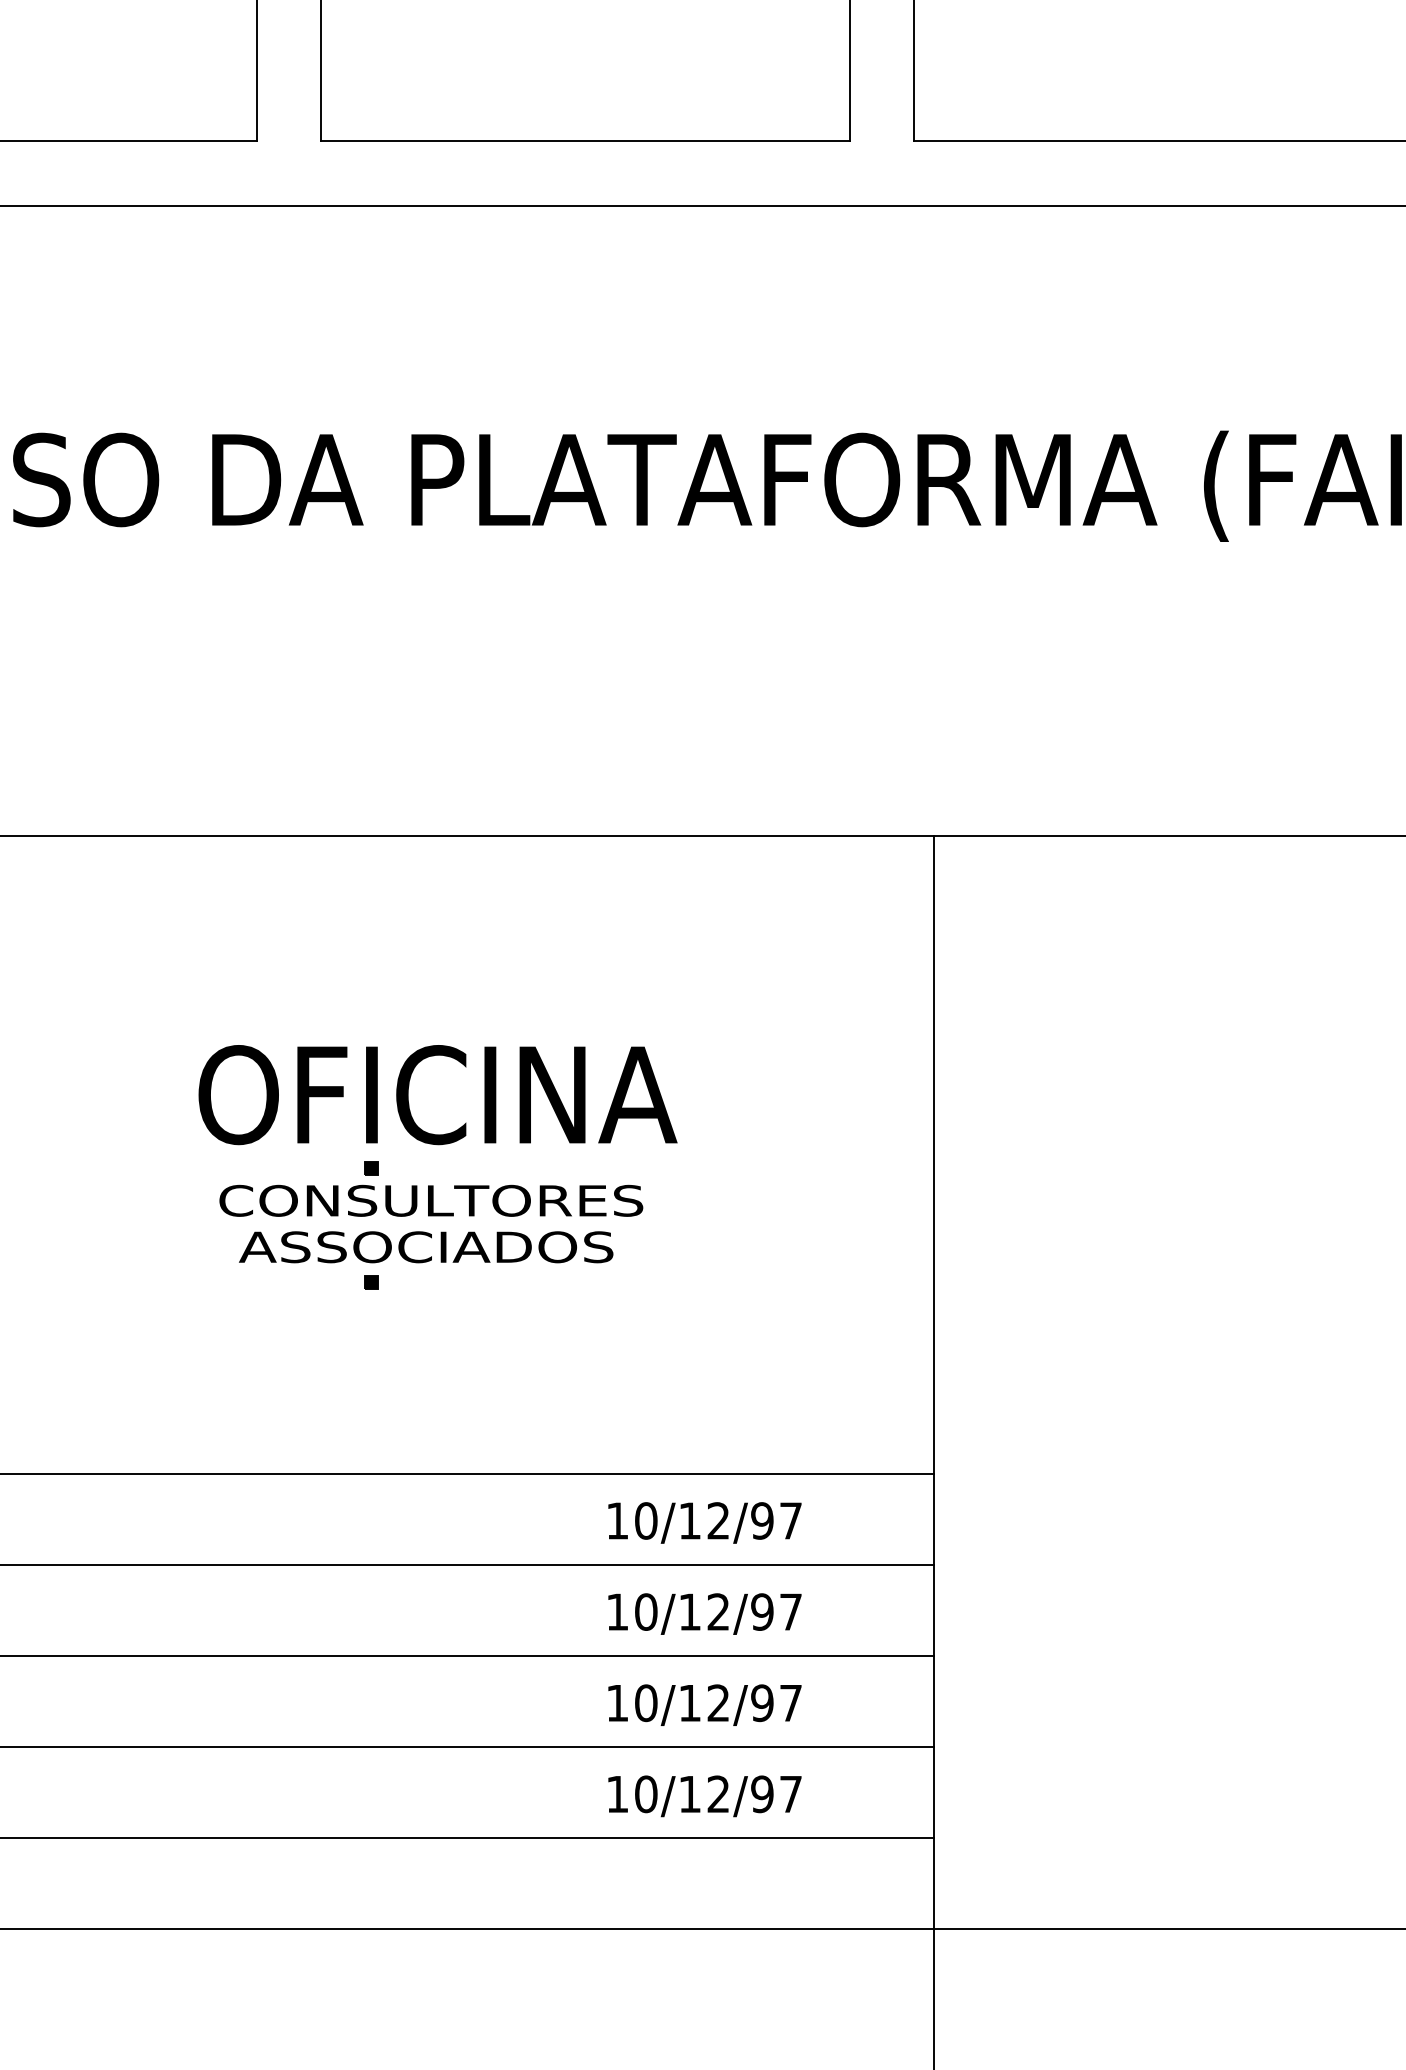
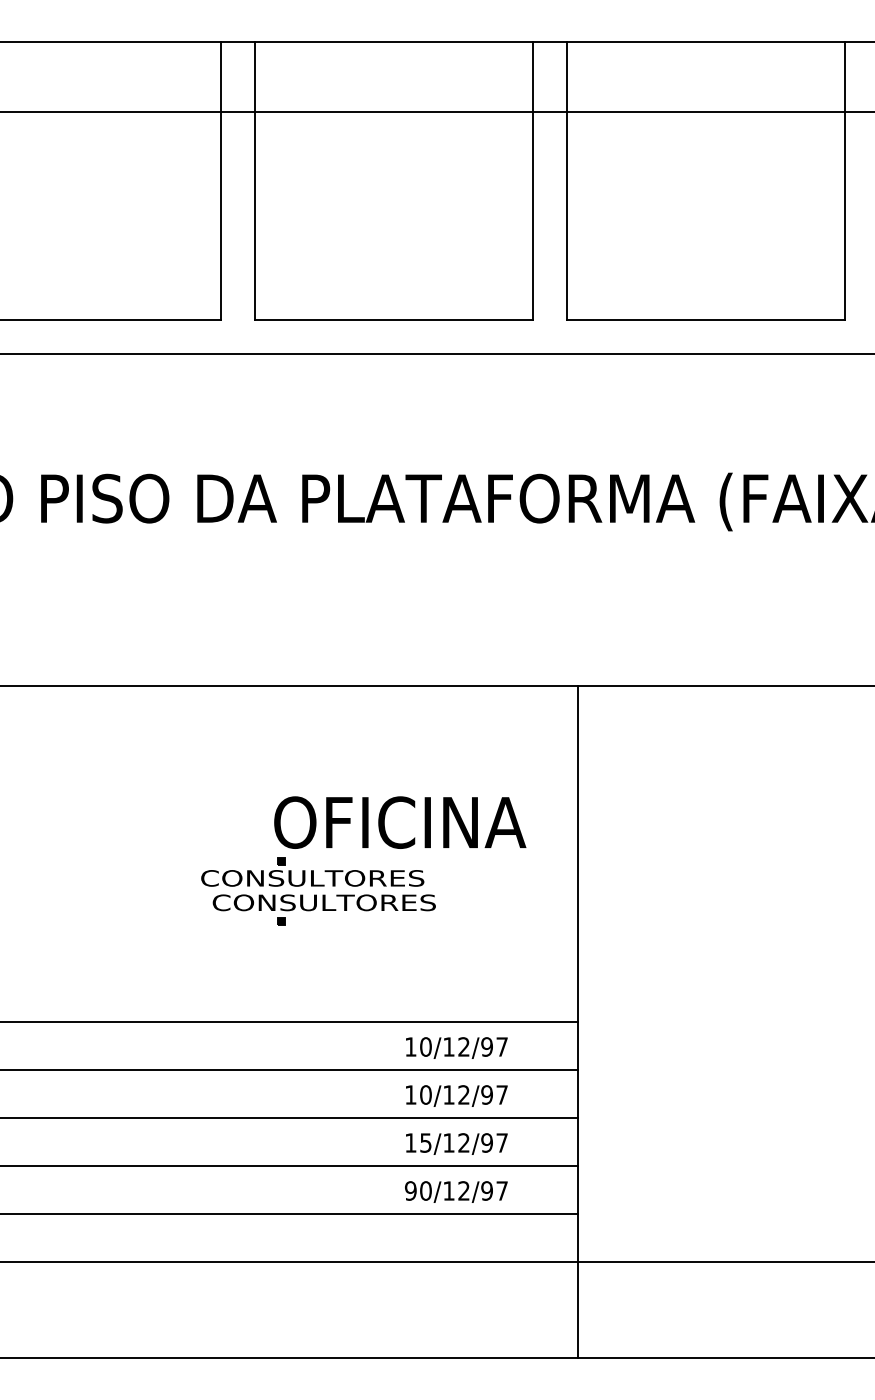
text: (438, 1094) -> (400, 822), moved
text: (451, 1246) -> (323, 902), ASSOCIADOS -> CONSULTORES
text: (645, 1702) -> (425, 1142), 10/12/97 -> 15/12/97
text: (616, 1793) -> (410, 1190), 10/12/97 -> 90/12/97

